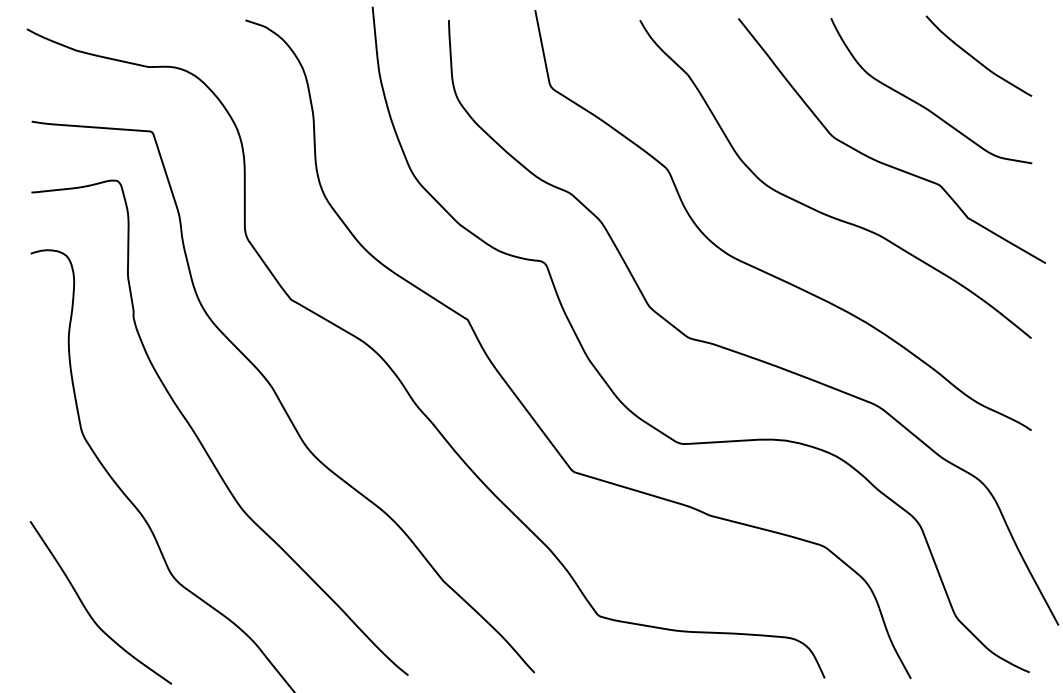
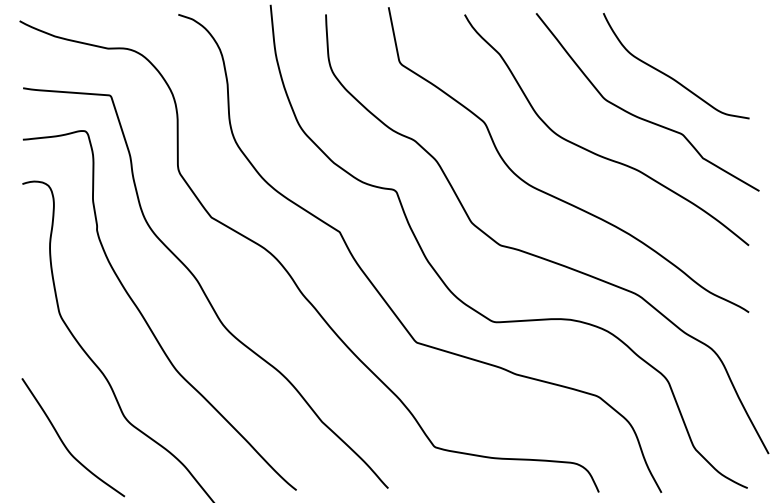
curve: (977, 58) -> (709, 42), removed

